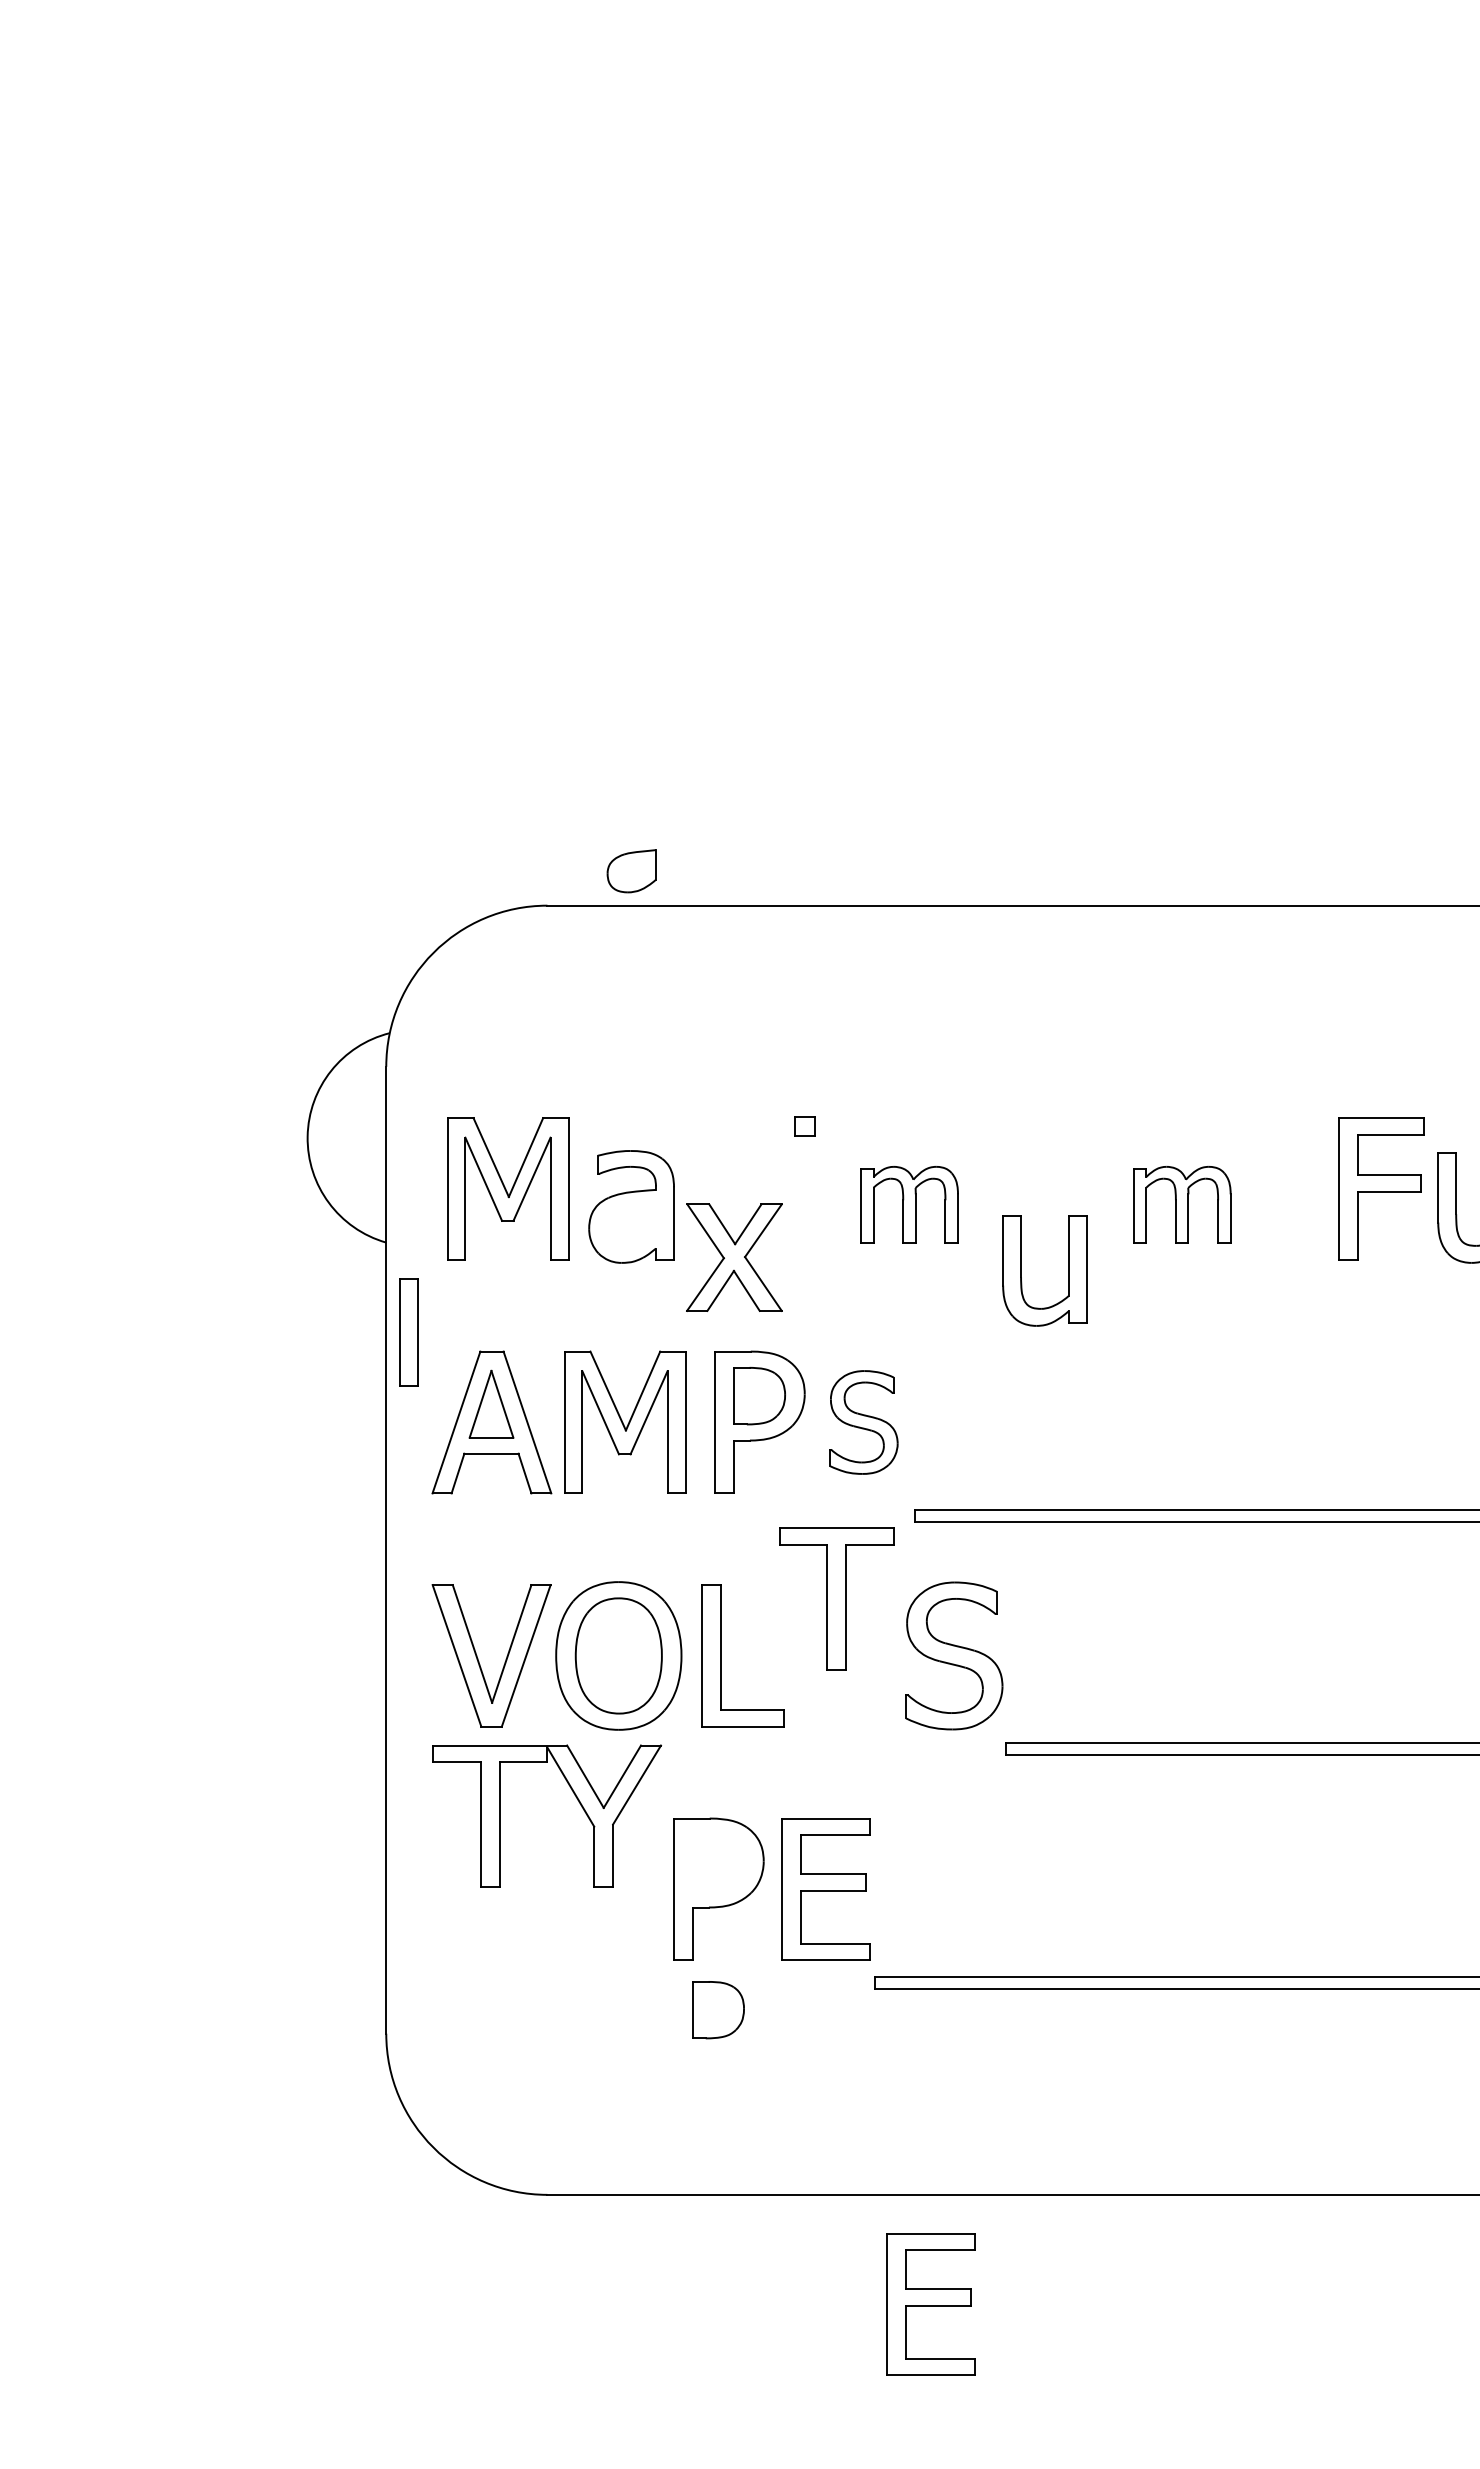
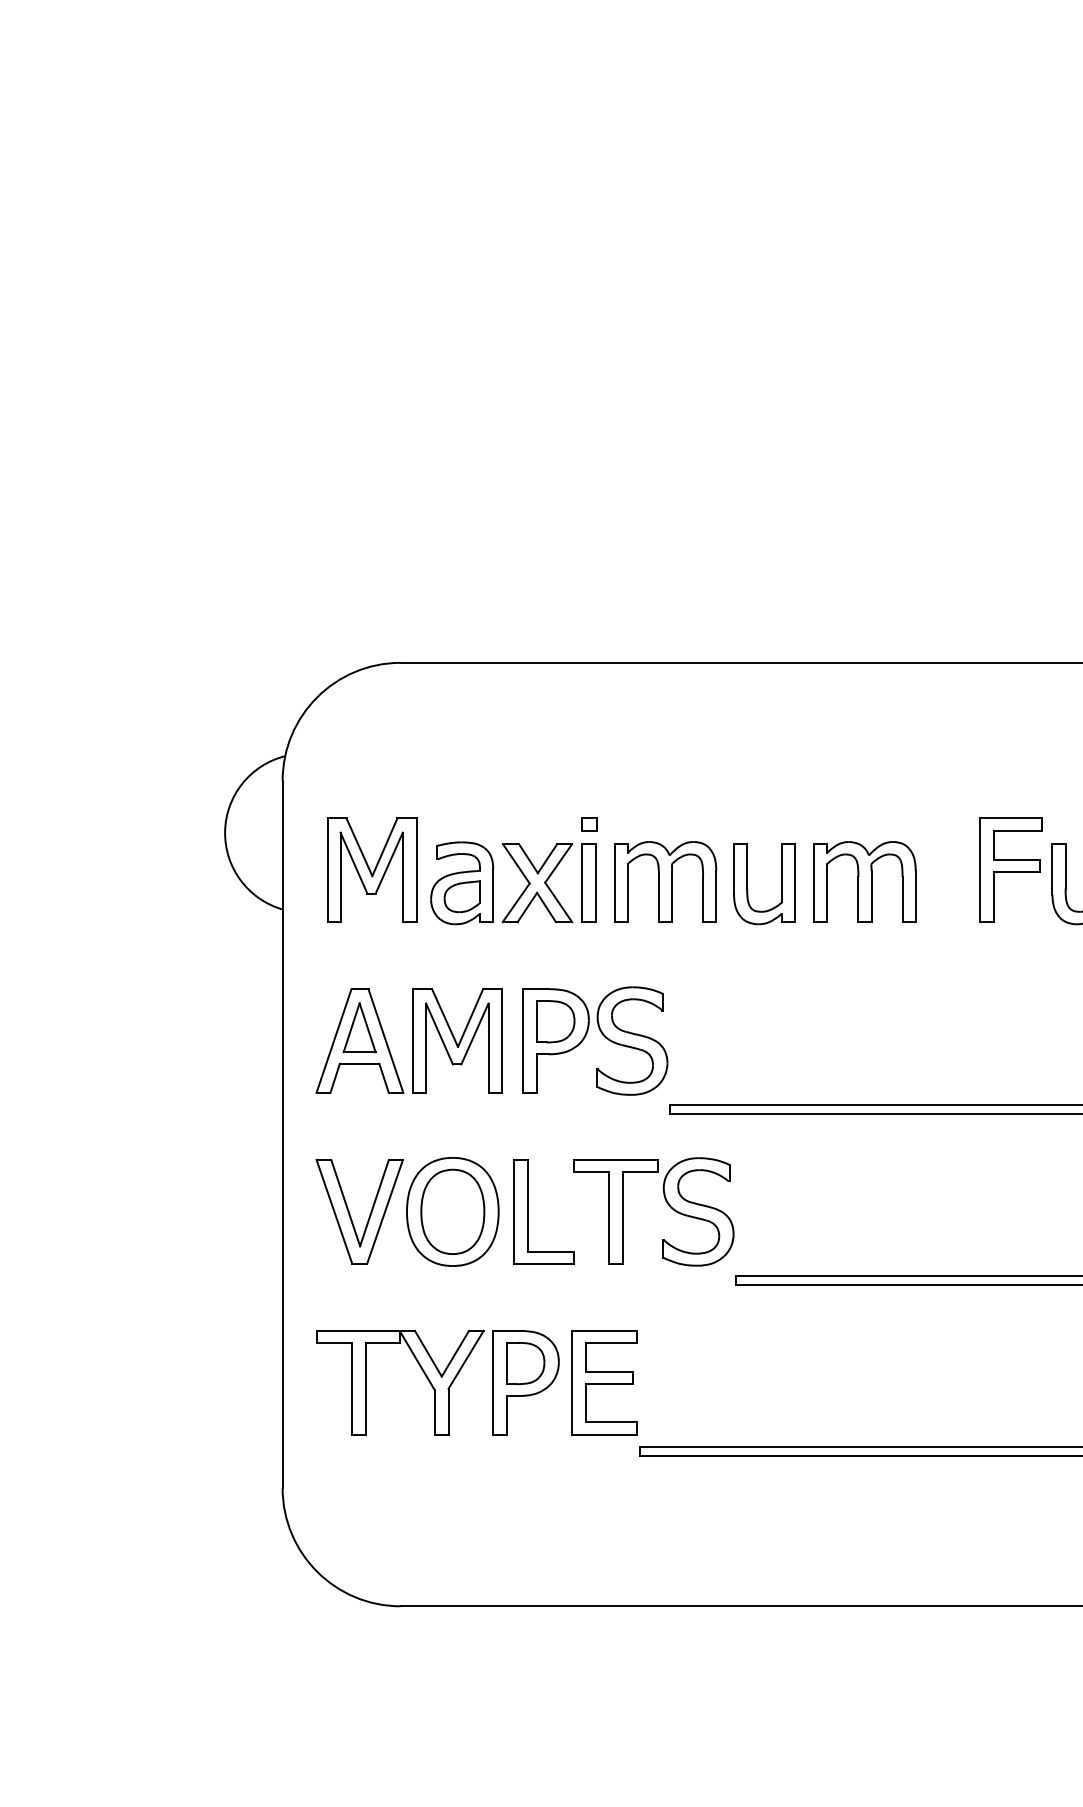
part: (631, 871) -> (462, 896), moved
part: (909, 1204) -> (665, 881), size x1.43
part: (1182, 1204) -> (865, 881), size x1.43
part: (734, 1257) -> (537, 883), moved
part: (1021, 1270) -> (747, 883), moved
part: (408, 1332) -> (588, 883), moved
part: (863, 1422) -> (631, 1041), size x1.43
part: (836, 1598) -> (615, 1211), moved
part: (575, 1797) -> (421, 1368), moved
part: (718, 2010) -> (525, 1363), moved
part: (930, 2304) -> (680, 1686), removed

